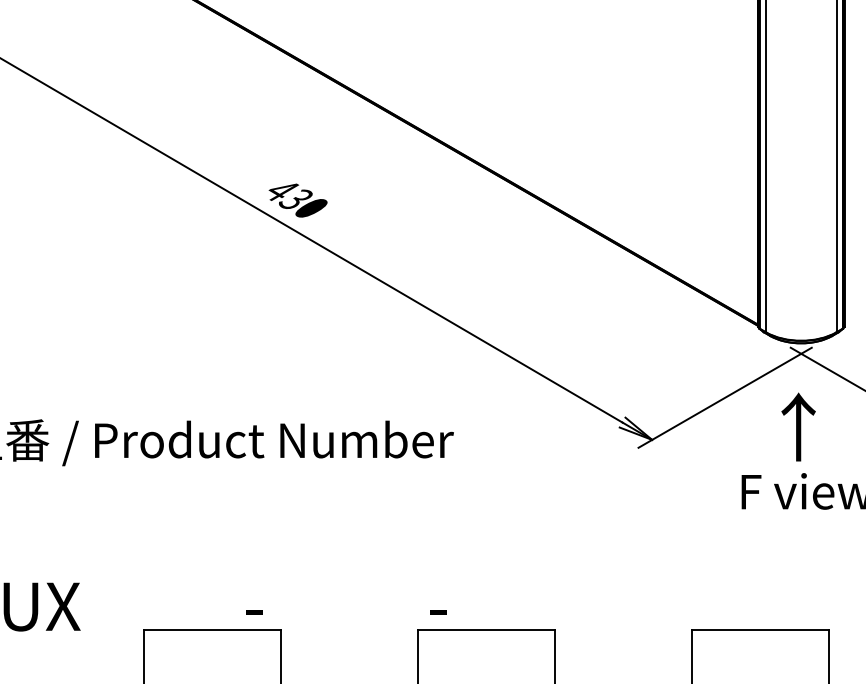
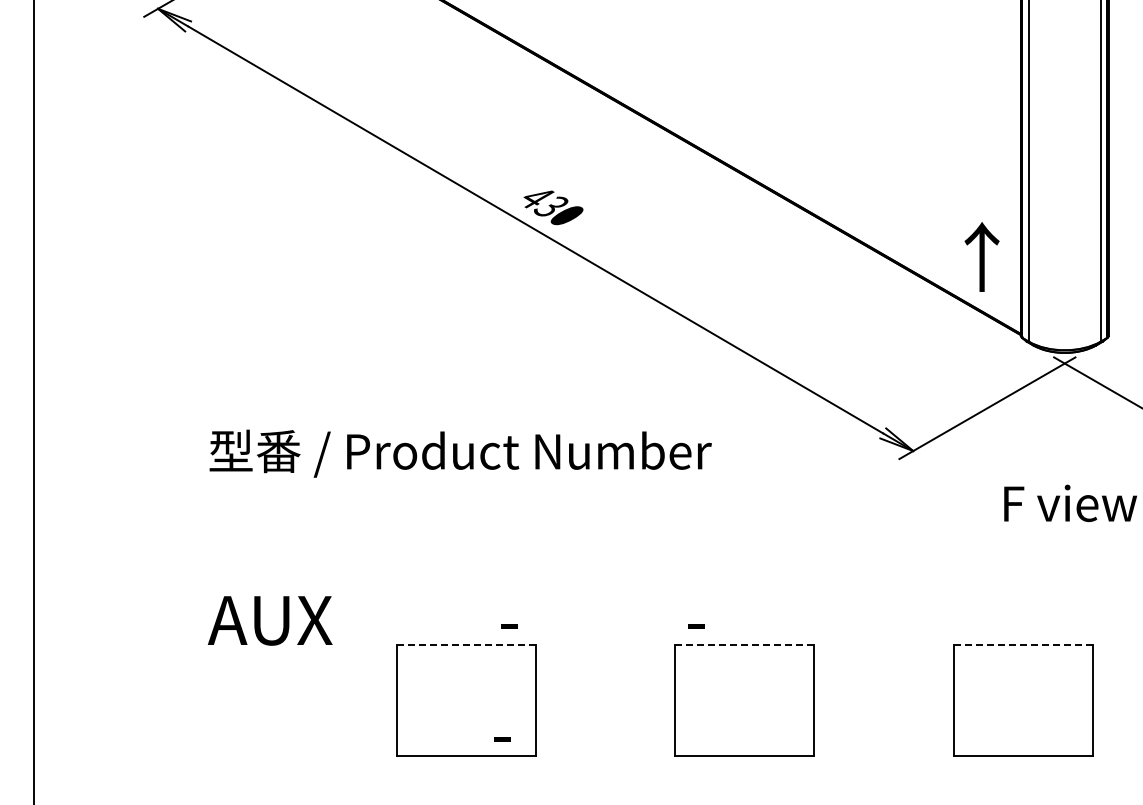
text: (798, 426) -> (981, 256), moved
line: (212, 630) -> (466, 644), solid -> dashed
line: (486, 630) -> (744, 644), solid -> dashed
line: (760, 630) -> (1023, 644), solid -> dashed

